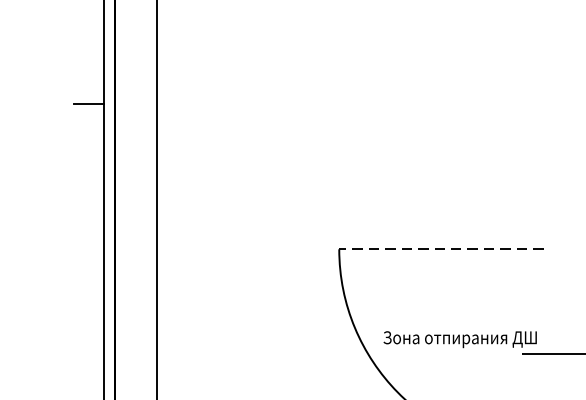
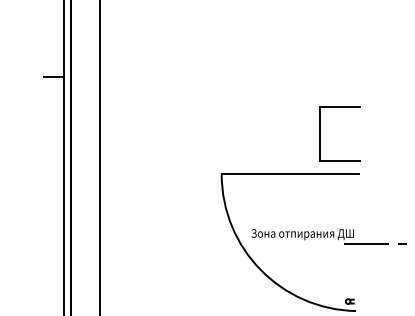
part: (486, 188) -> (320, 133), added
line: (440, 249) -> (289, 174), dashed -> solid

